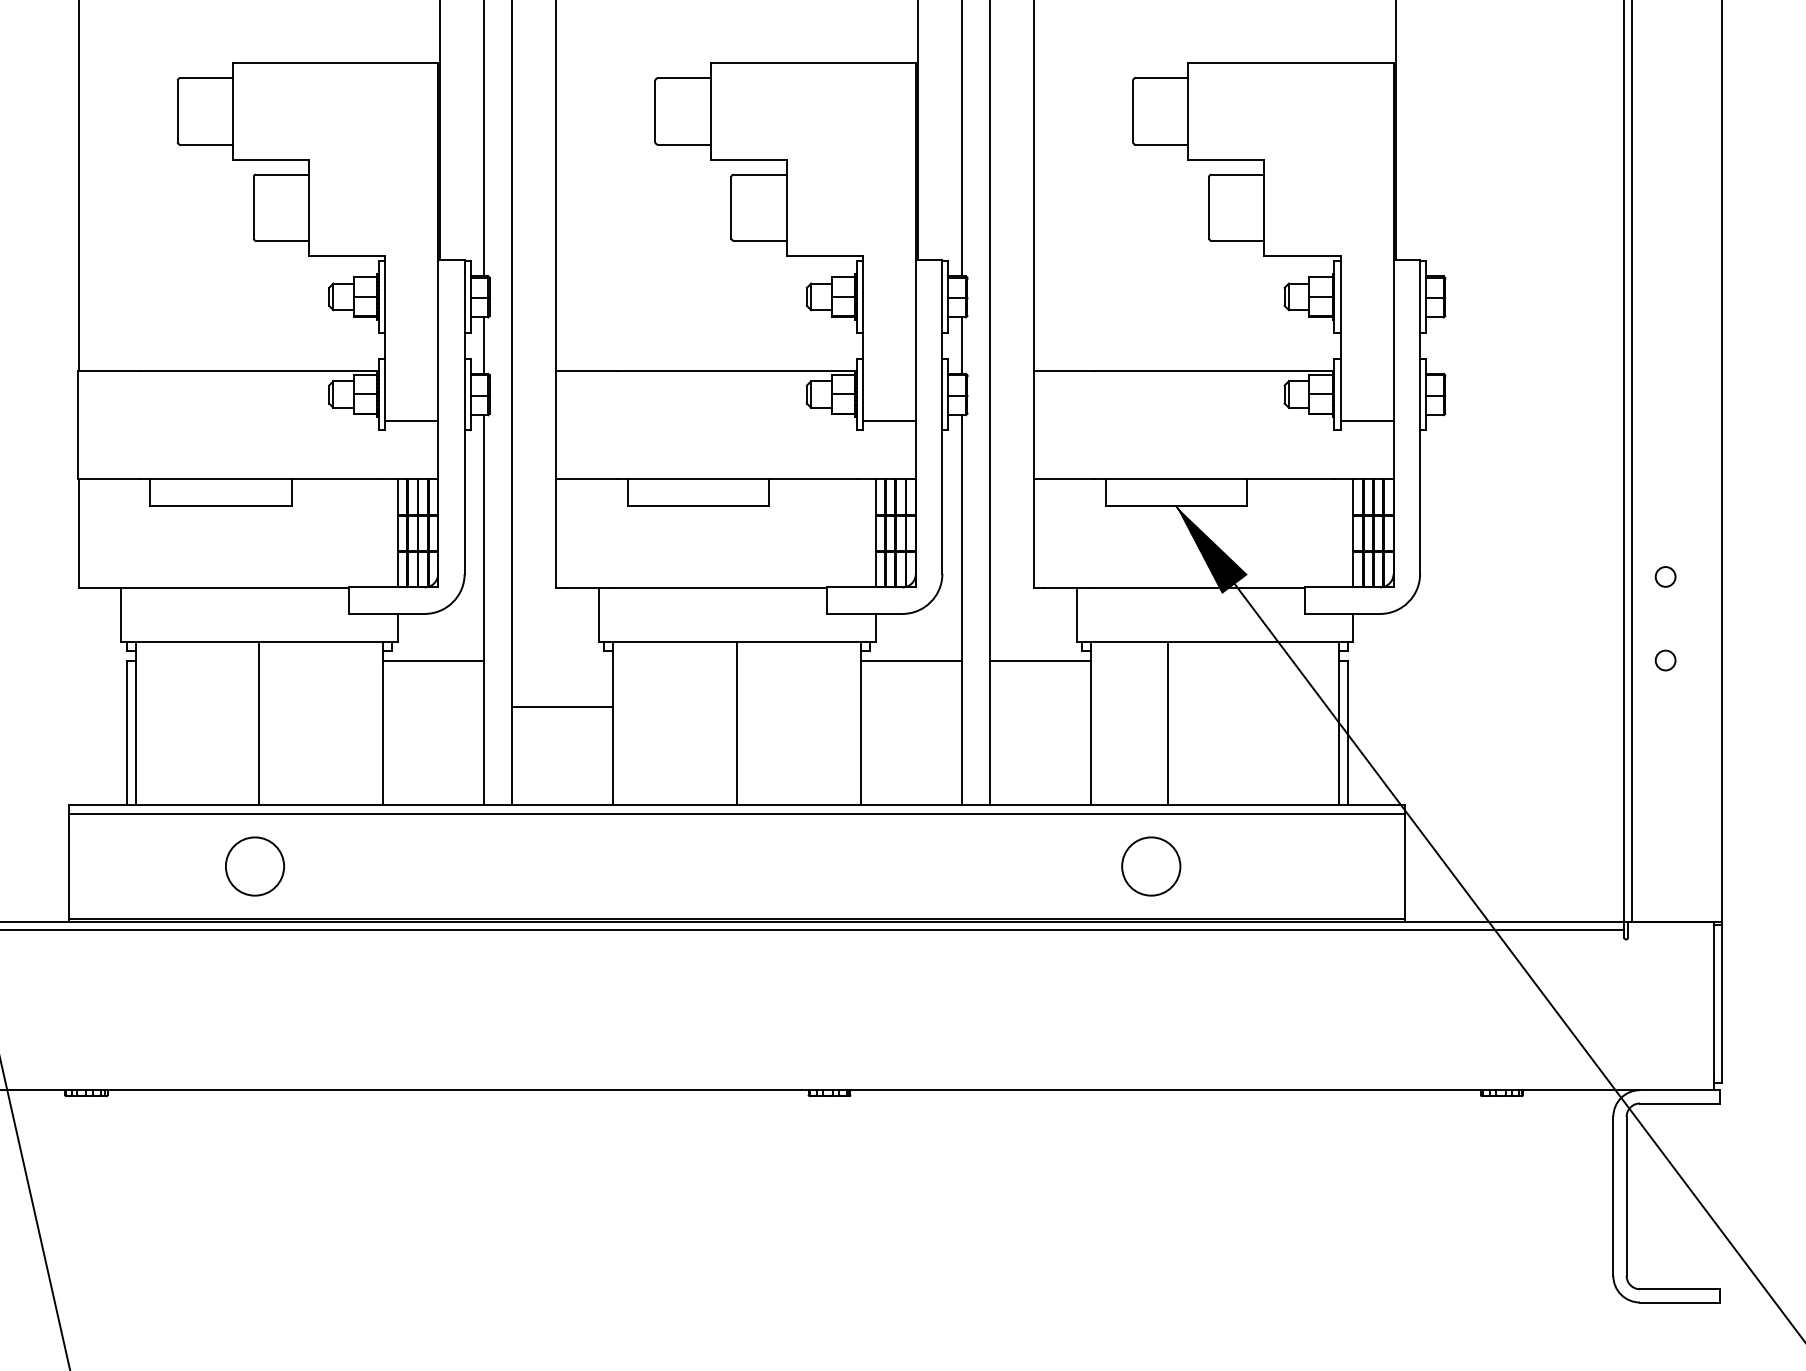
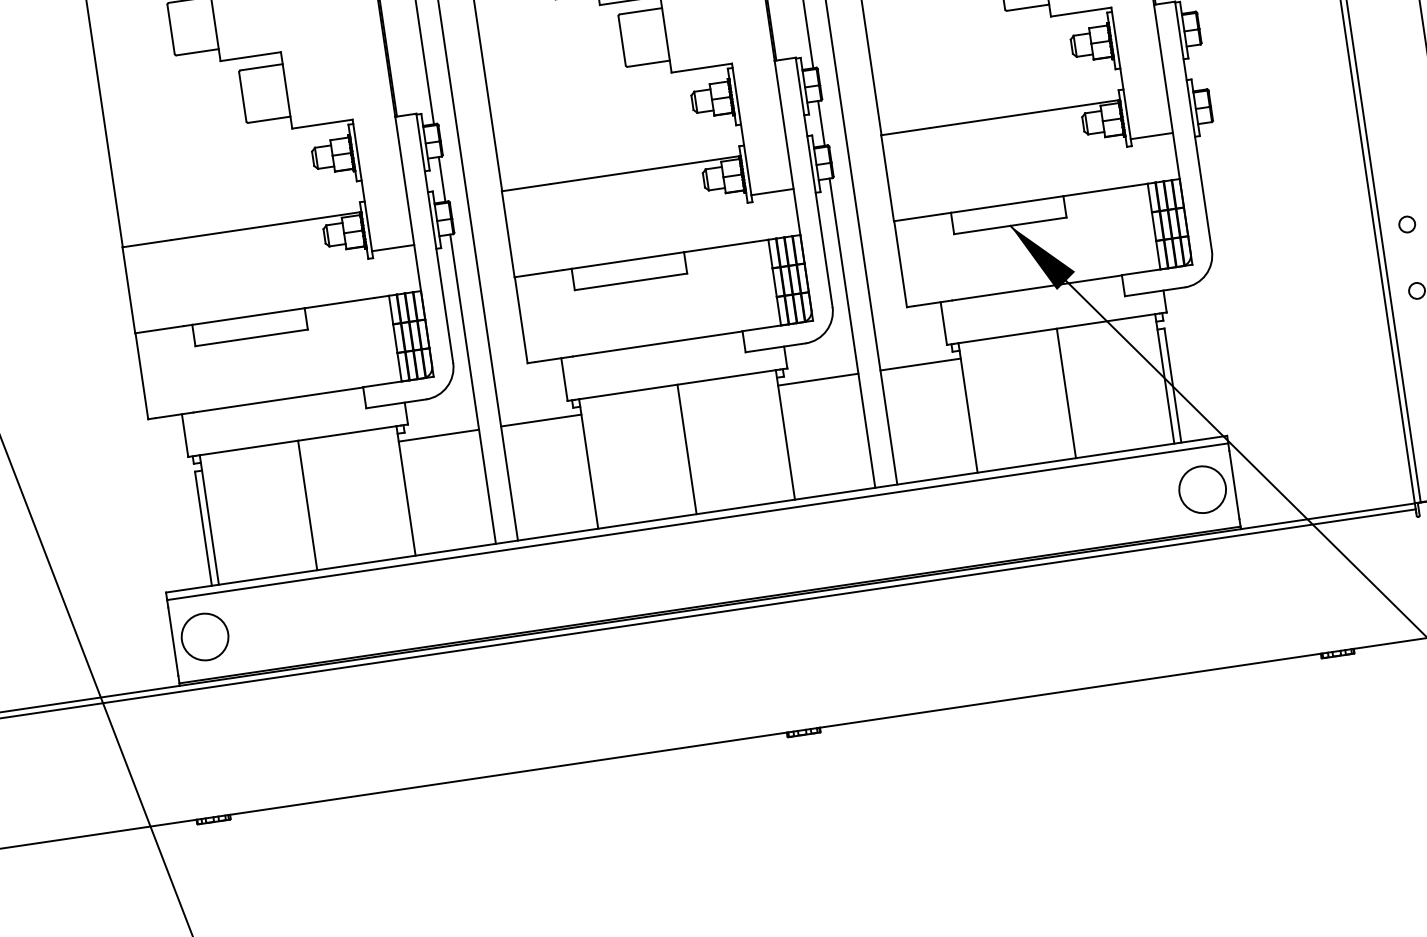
line: (562, 706) -> (541, 420), moved
line: (1167, 722) -> (1066, 393), moved
circle: (254, 866) -> (204, 637), moved
circle: (1151, 866) -> (1202, 489), moved

